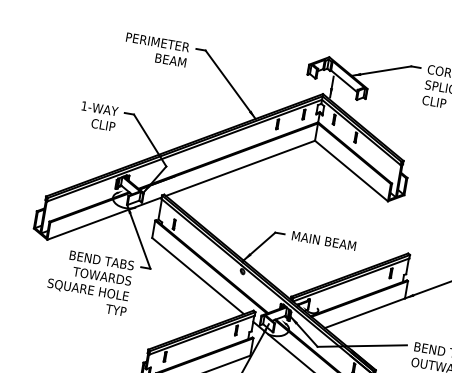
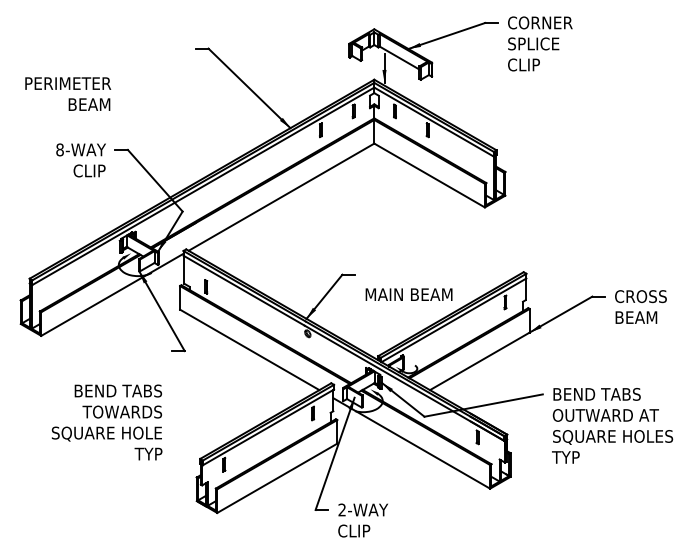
text: (156, 49) -> (68, 93), moved
text: (84, 105) -> (59, 149), 1-WAY -> 8-WAY
text: (323, 240) -> (408, 294), moved
text: (89, 282) -> (106, 422), moved

